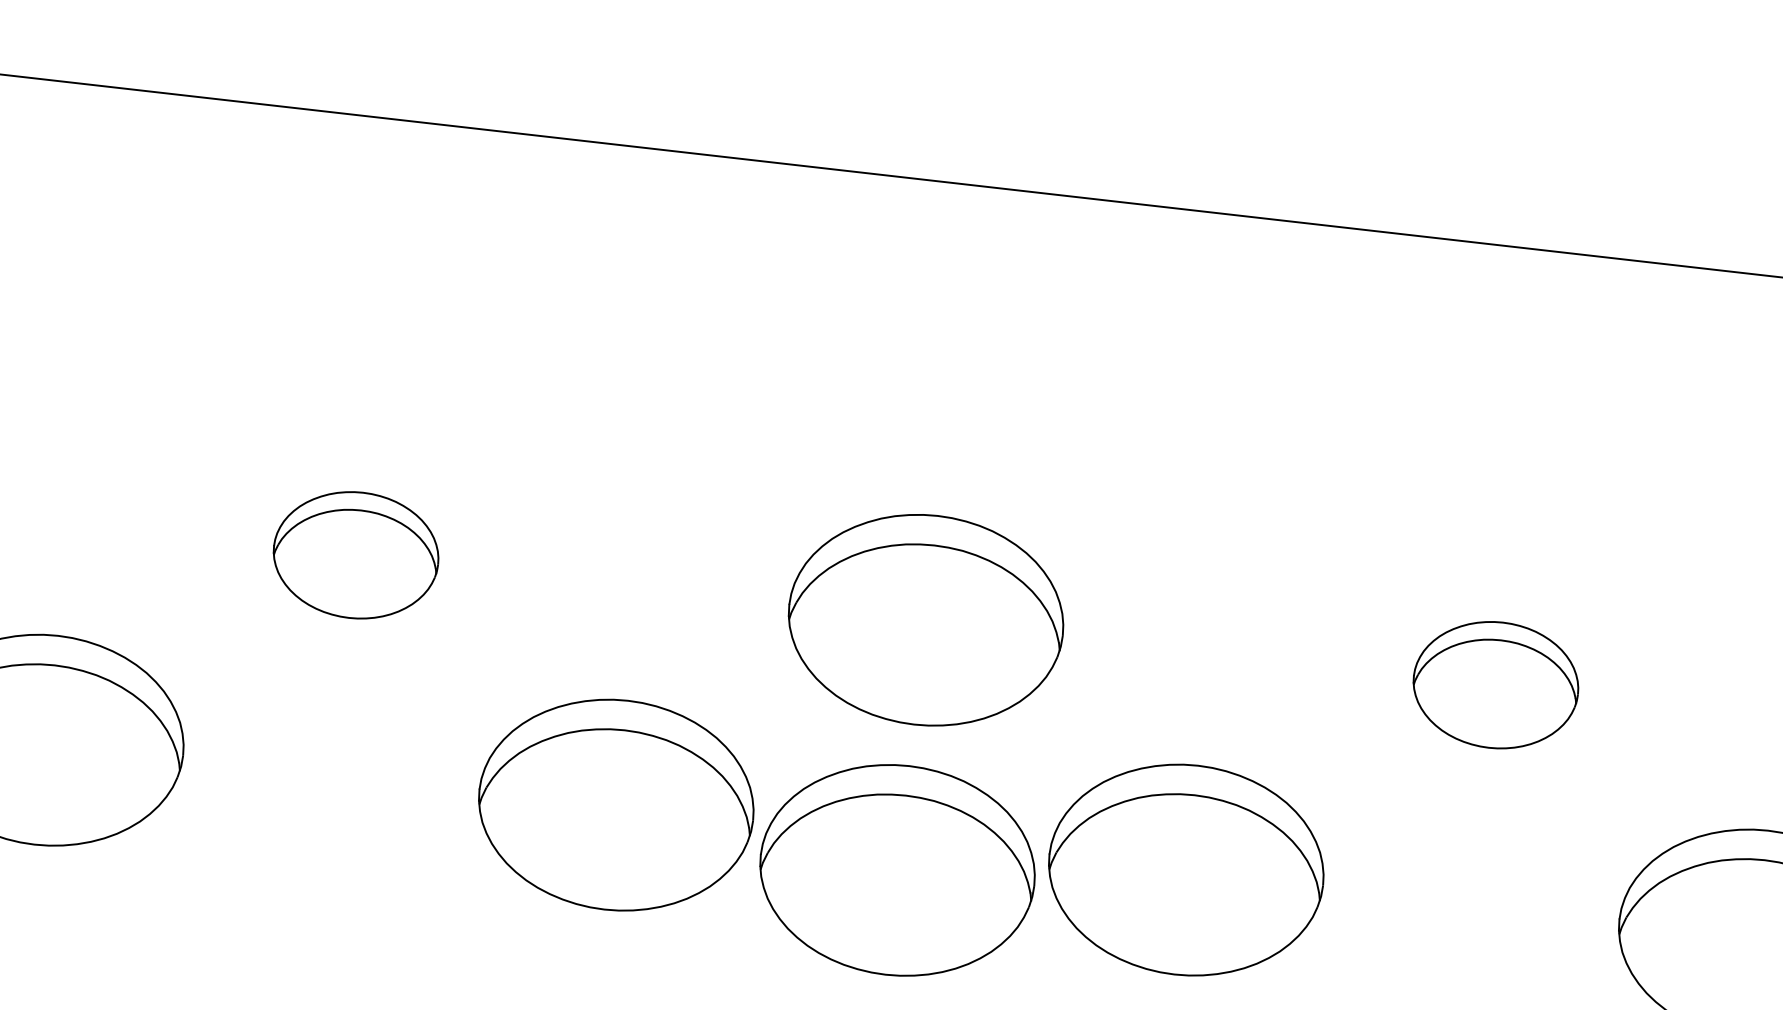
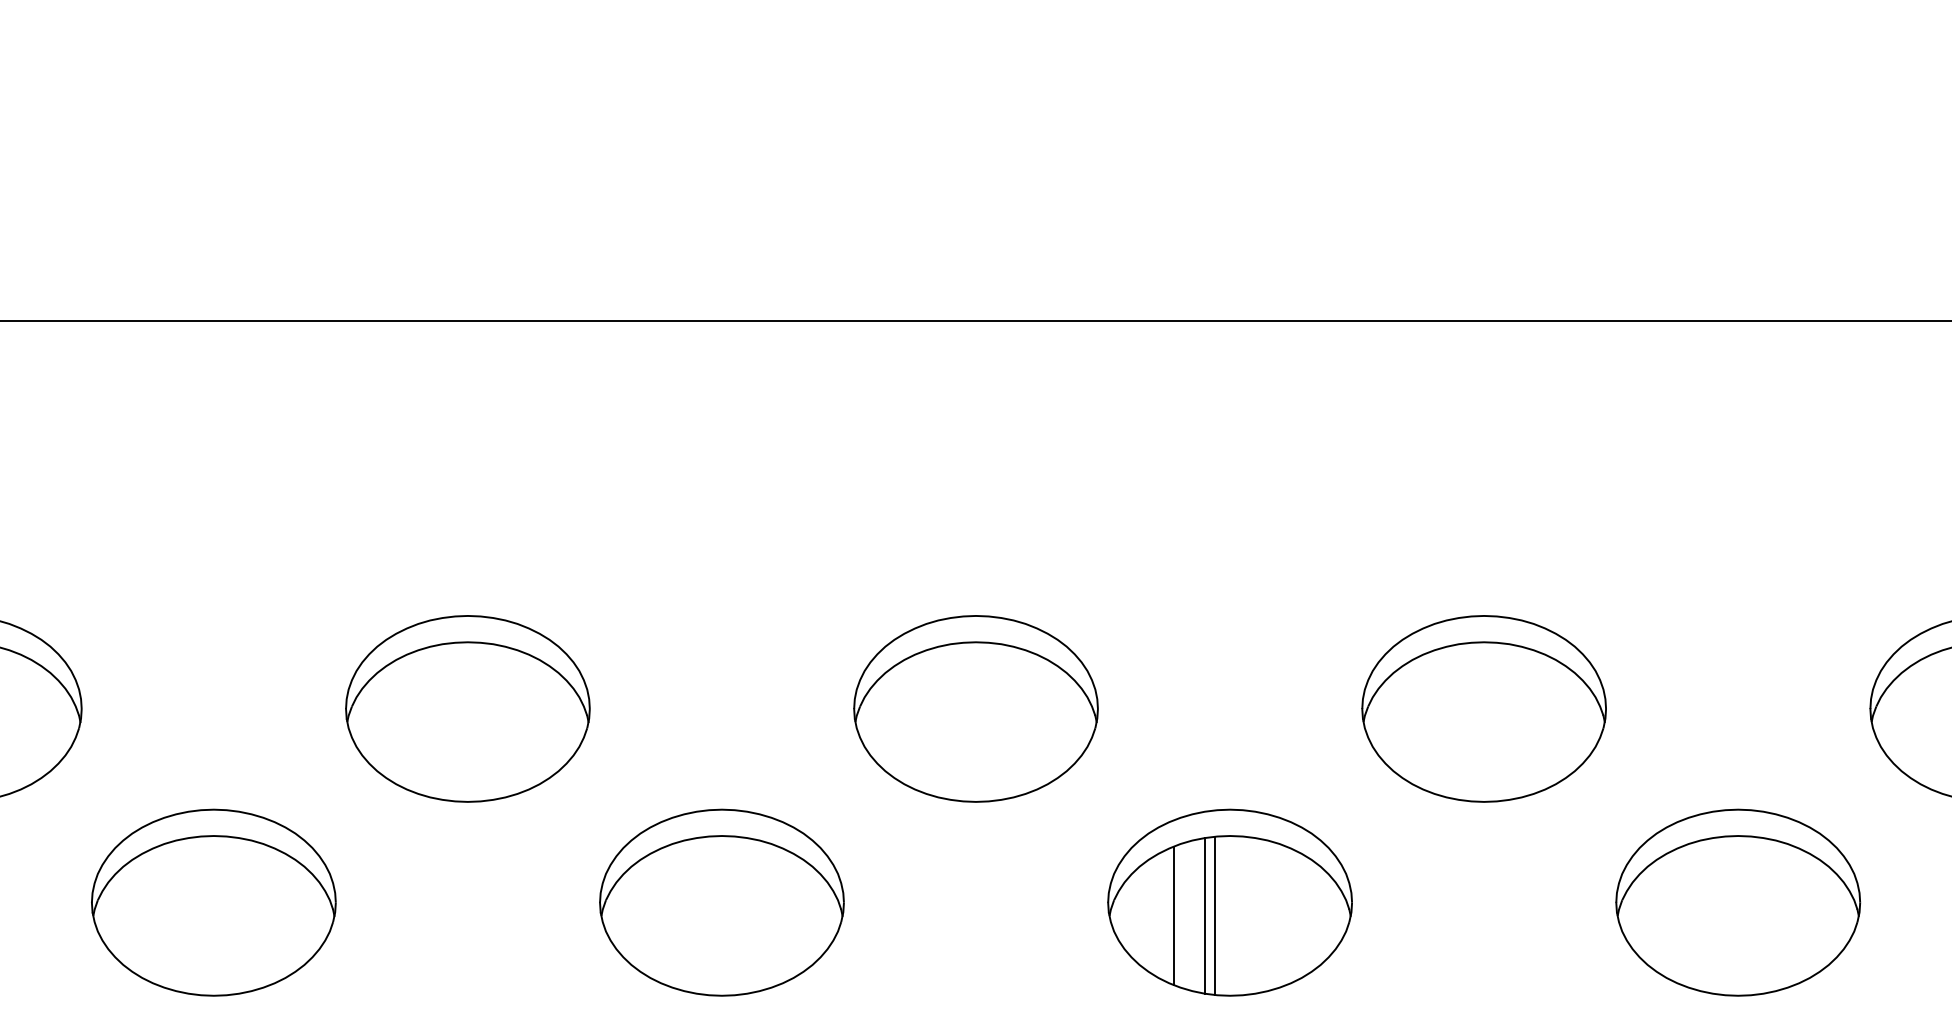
part: (355, 554) -> (467, 708), size x1.67
part: (1495, 684) -> (1483, 708), size x1.67
part: (896, 869) -> (975, 931), removed
line: (1122, 877) -> (1174, 915), added
line: (1155, 881) -> (1204, 915), added
line: (1167, 882) -> (1214, 915), added

